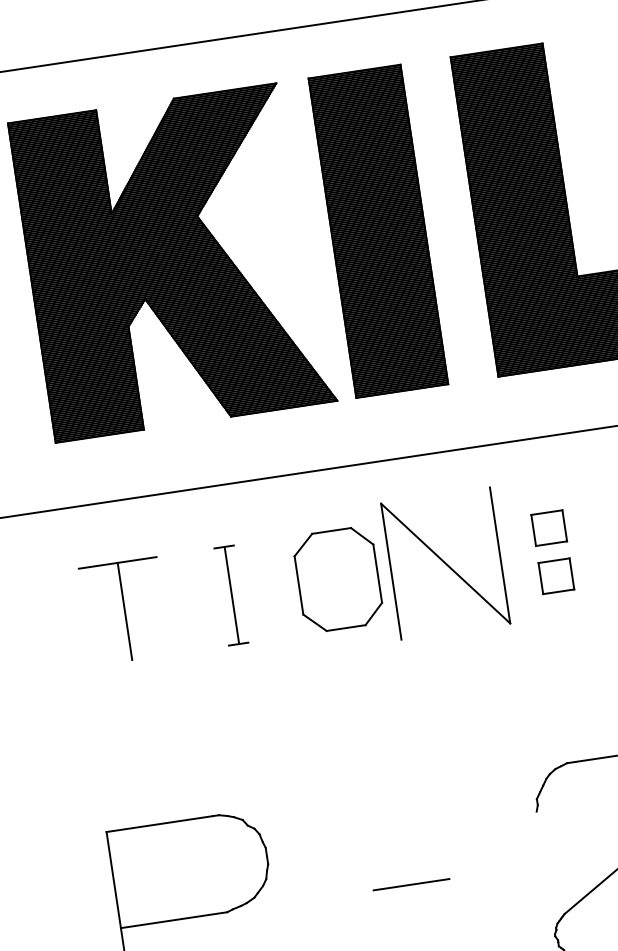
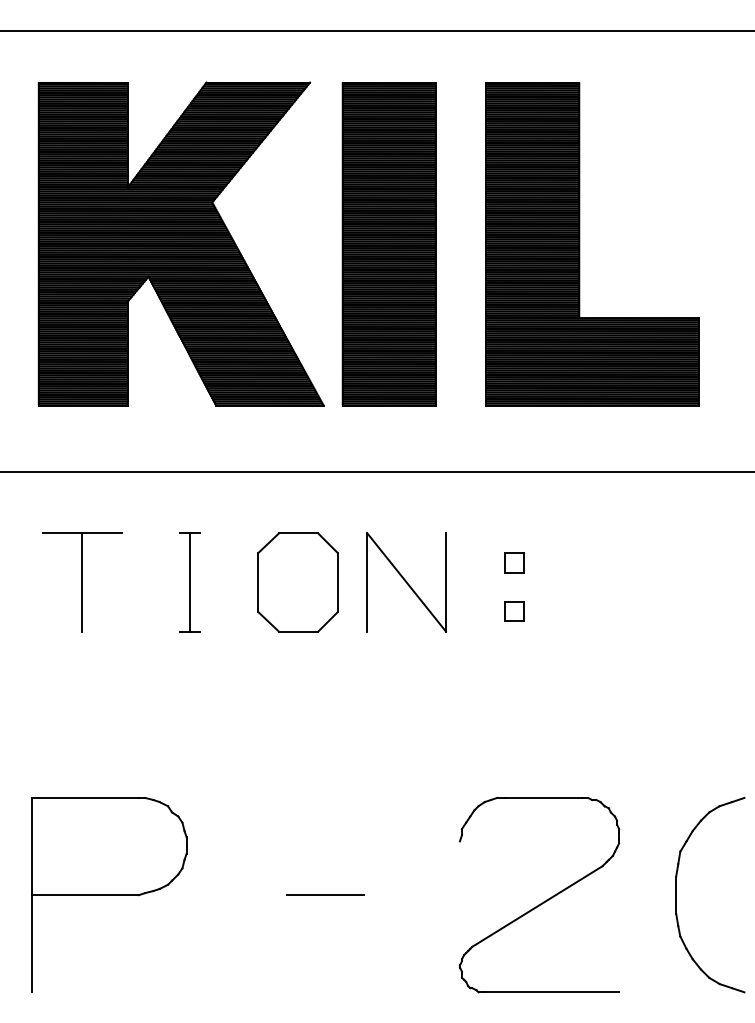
part: (549, 527) -> (514, 562), size x0.62
part: (445, 563) -> (406, 582), size x0.71
part: (556, 576) -> (514, 611), size x0.62

